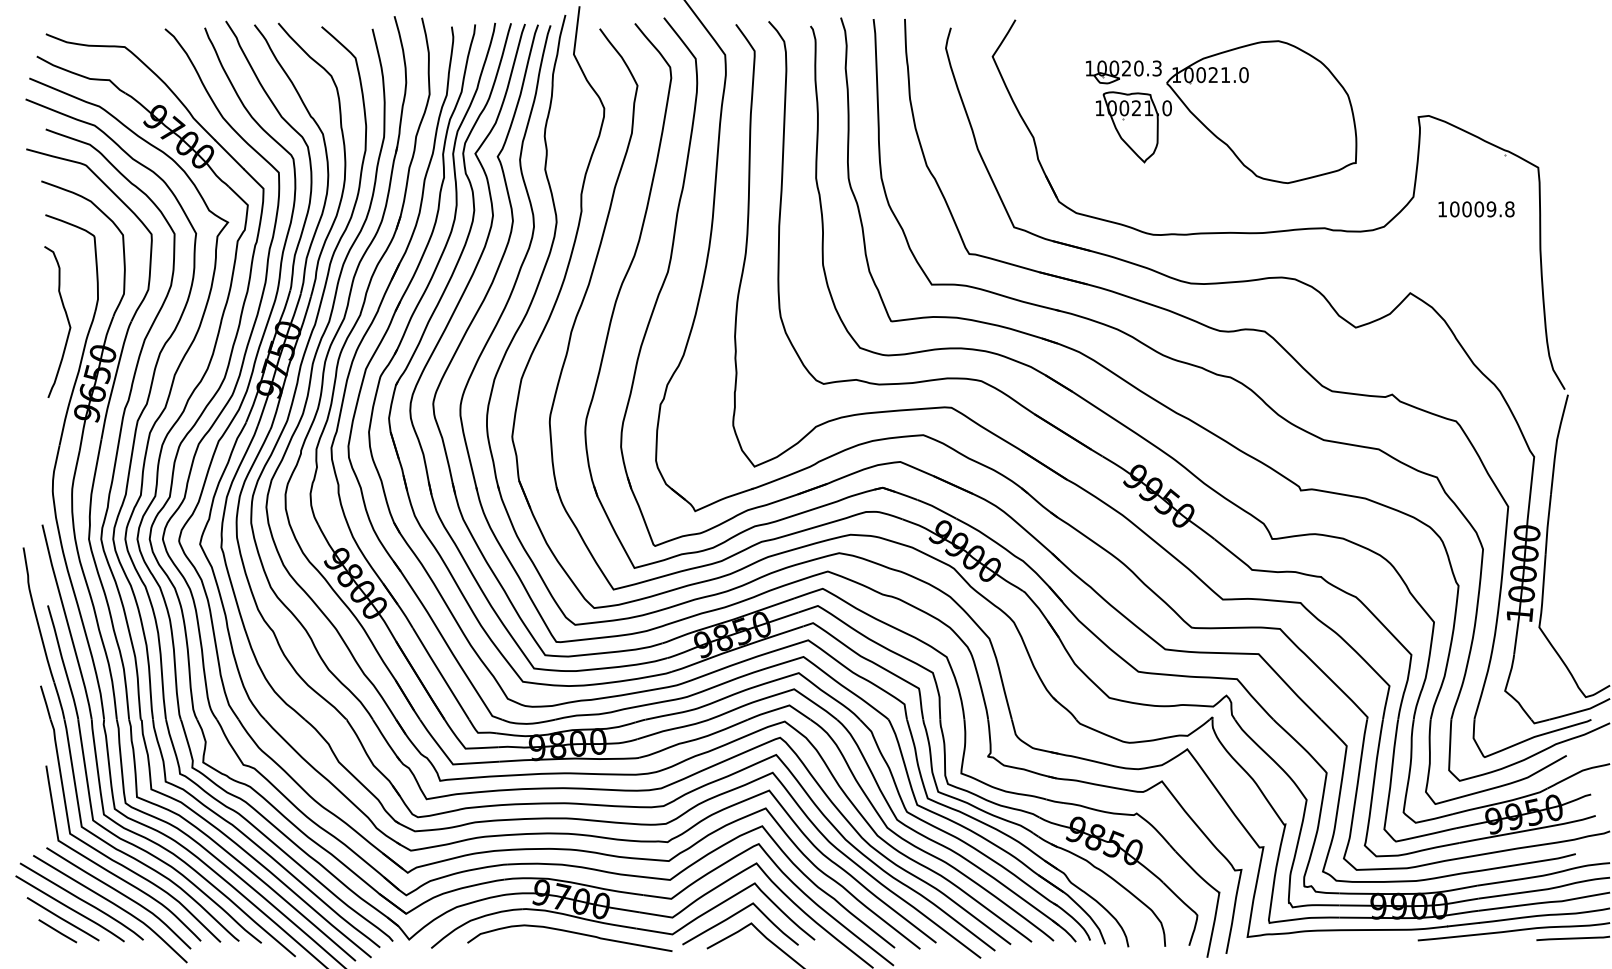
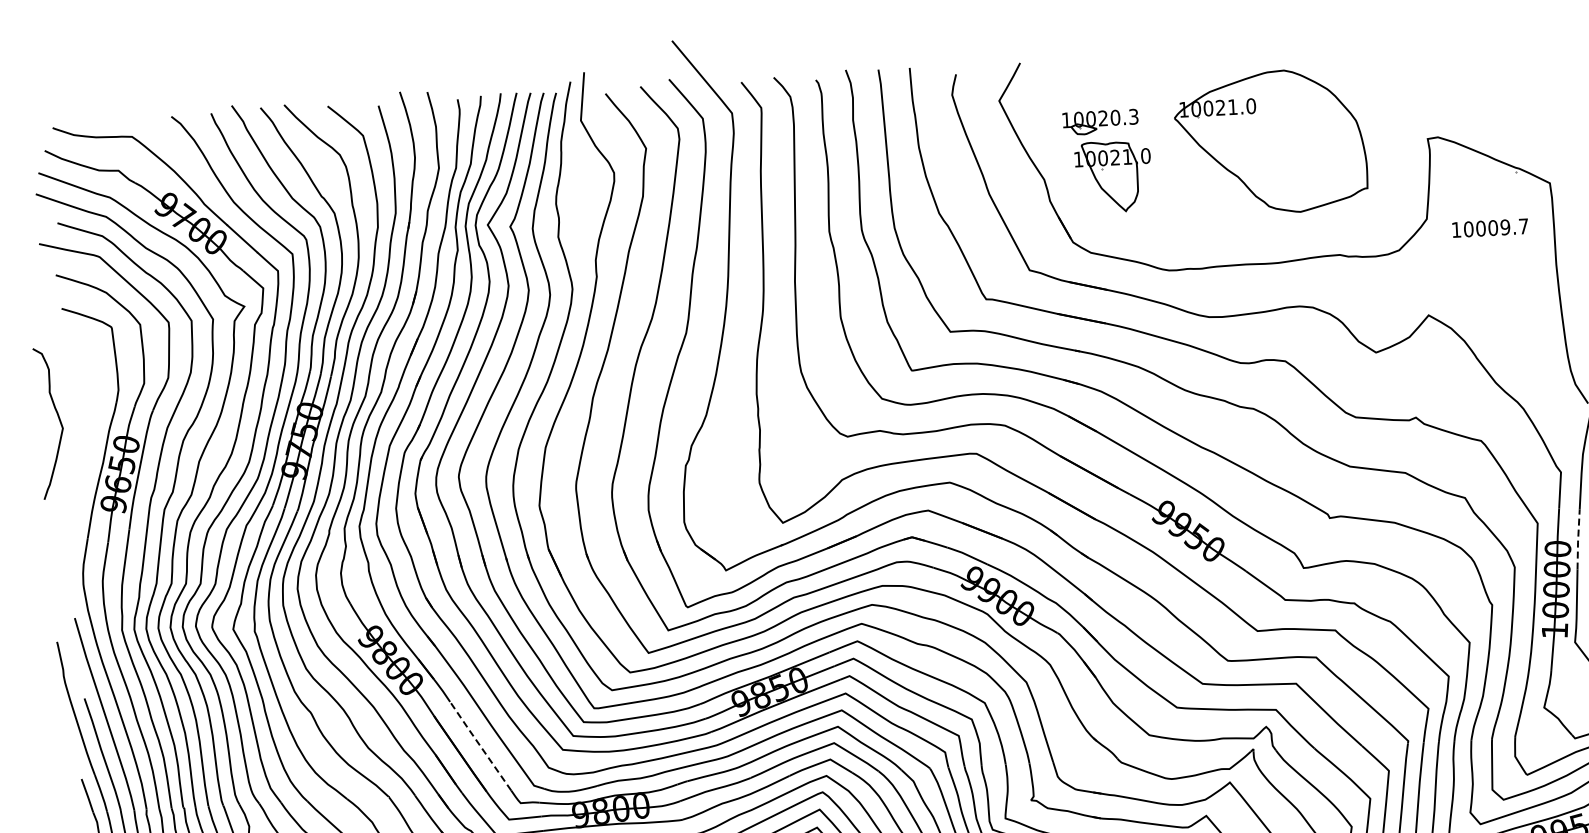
part: (1128, 111) -> (1107, 161), moved
text: (1509, 209) -> (1523, 226), 10009.8 -> 10009.7
curve: (66, 318) -> (58, 419), moved
line: (1547, 525) -> (1577, 540), solid -> dashed
line: (439, 672) -> (479, 744), solid -> dashed

